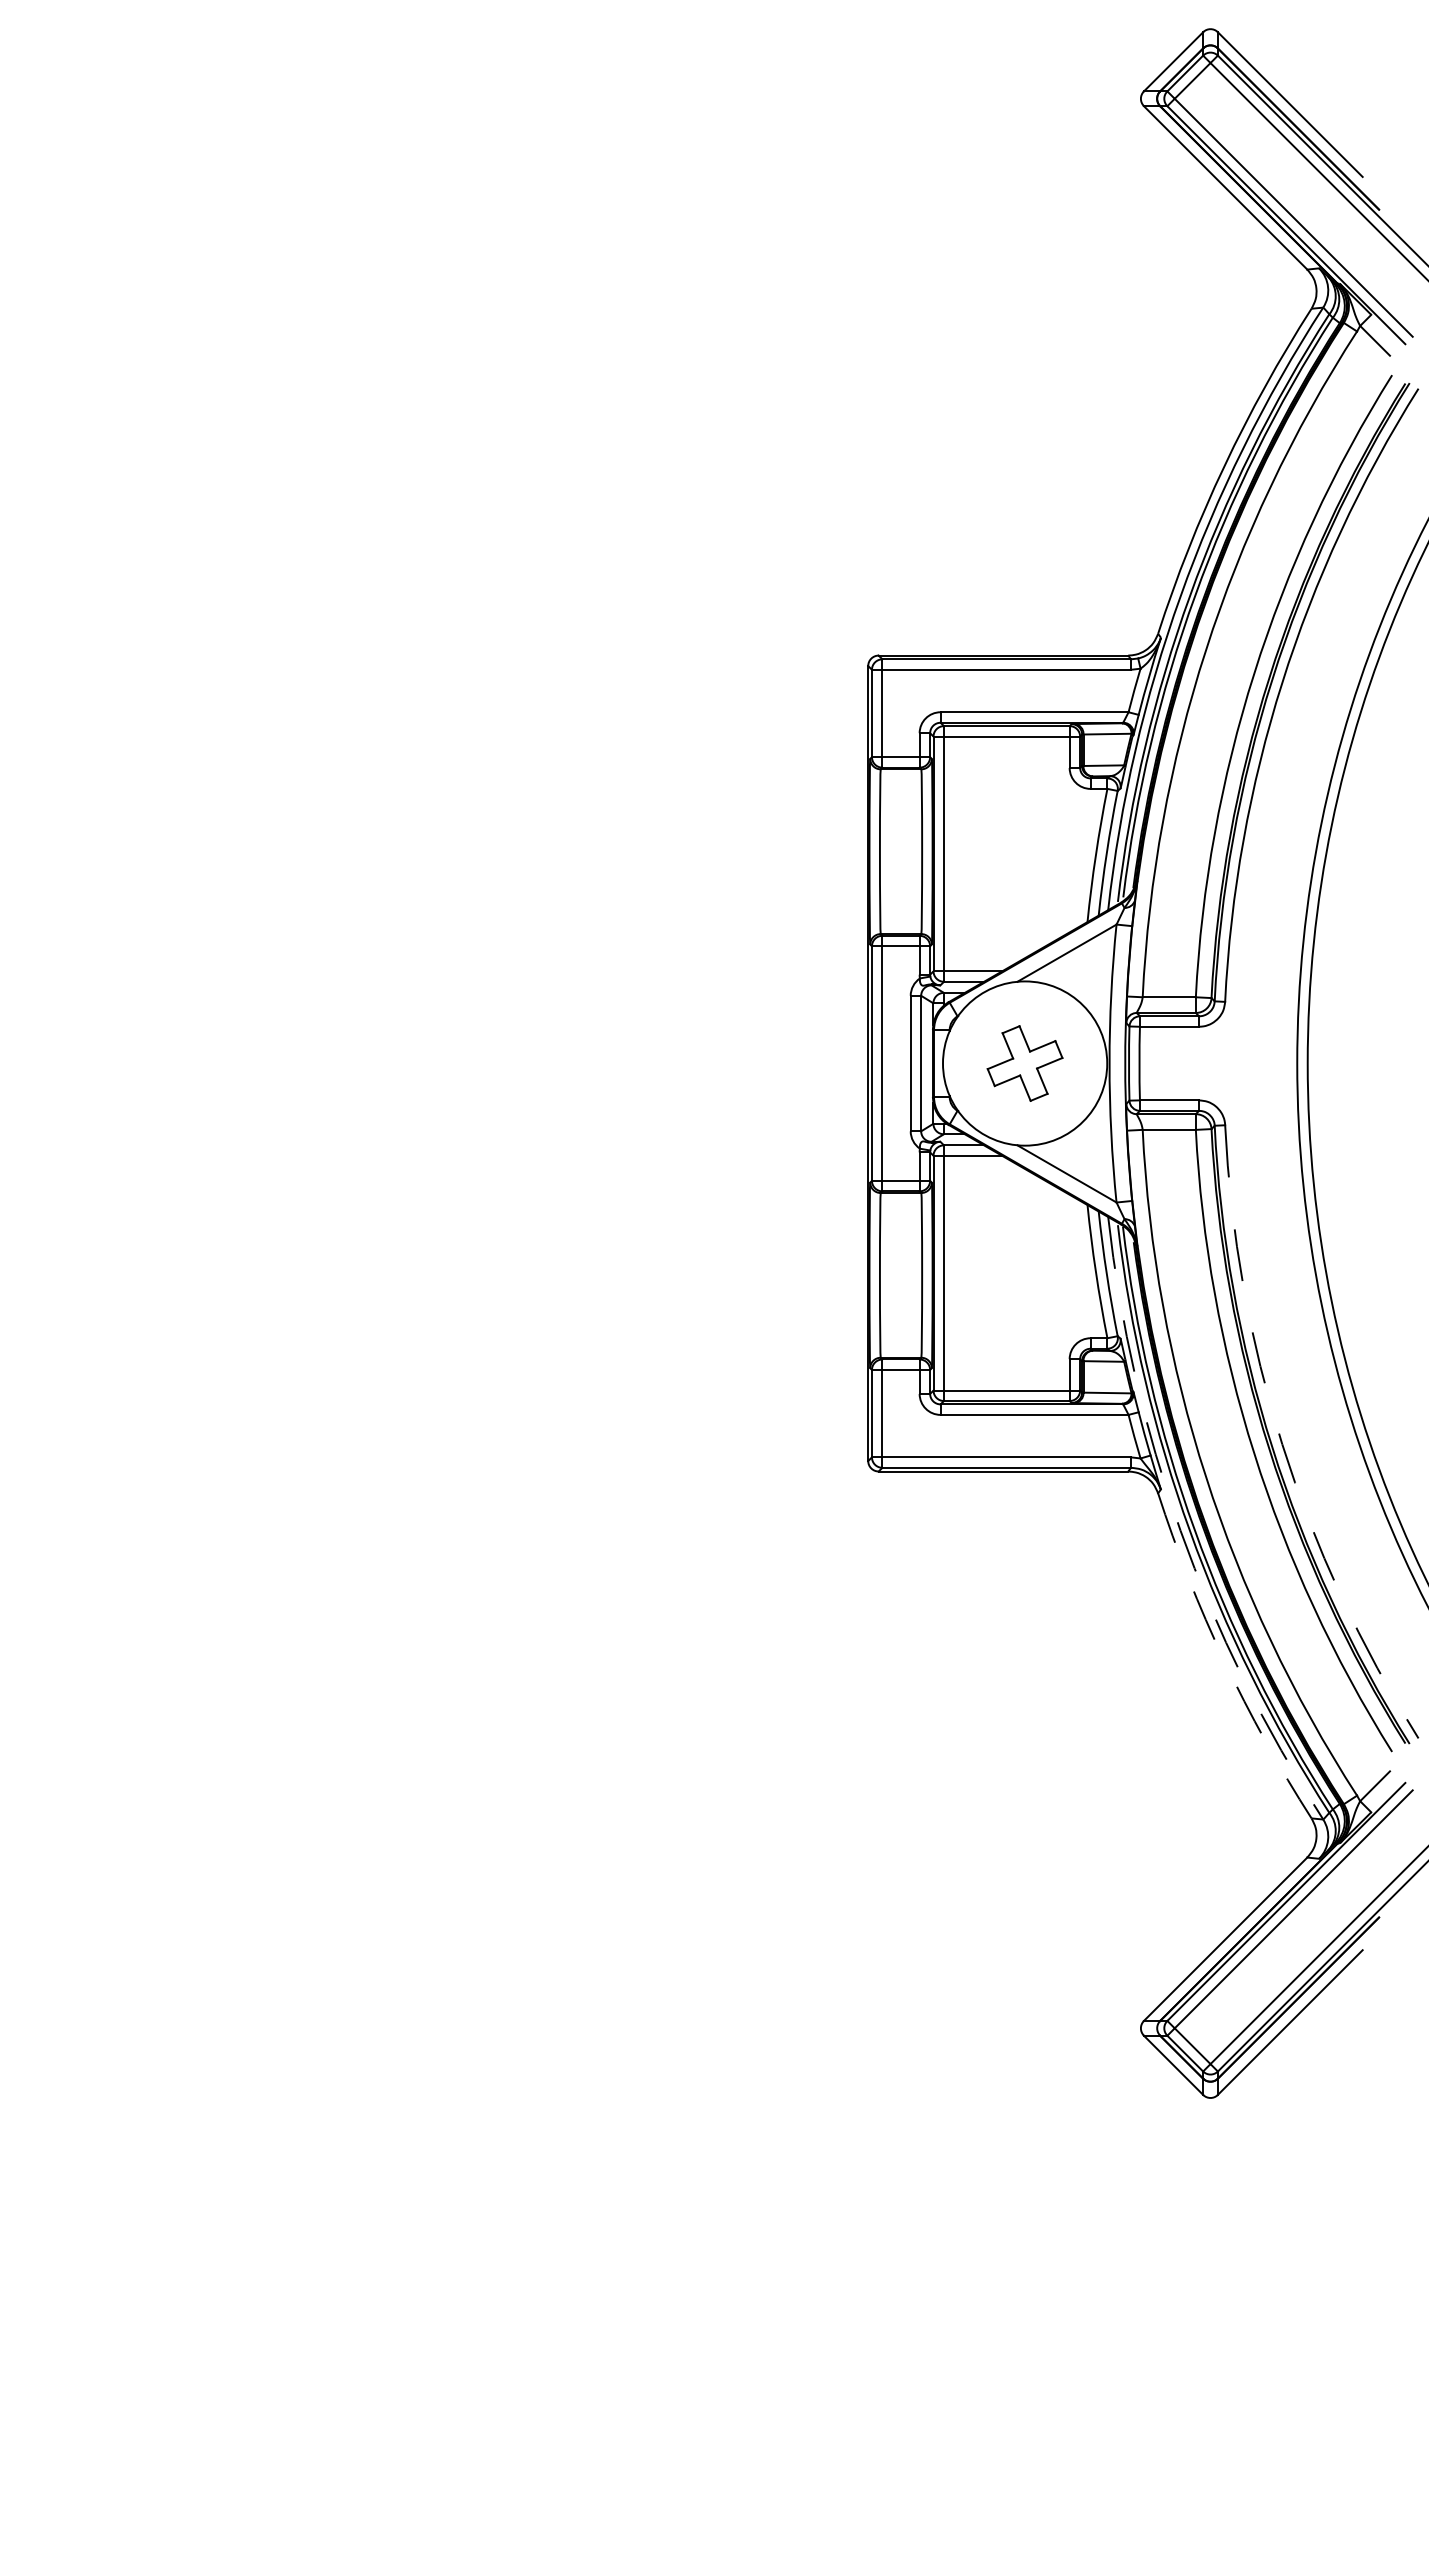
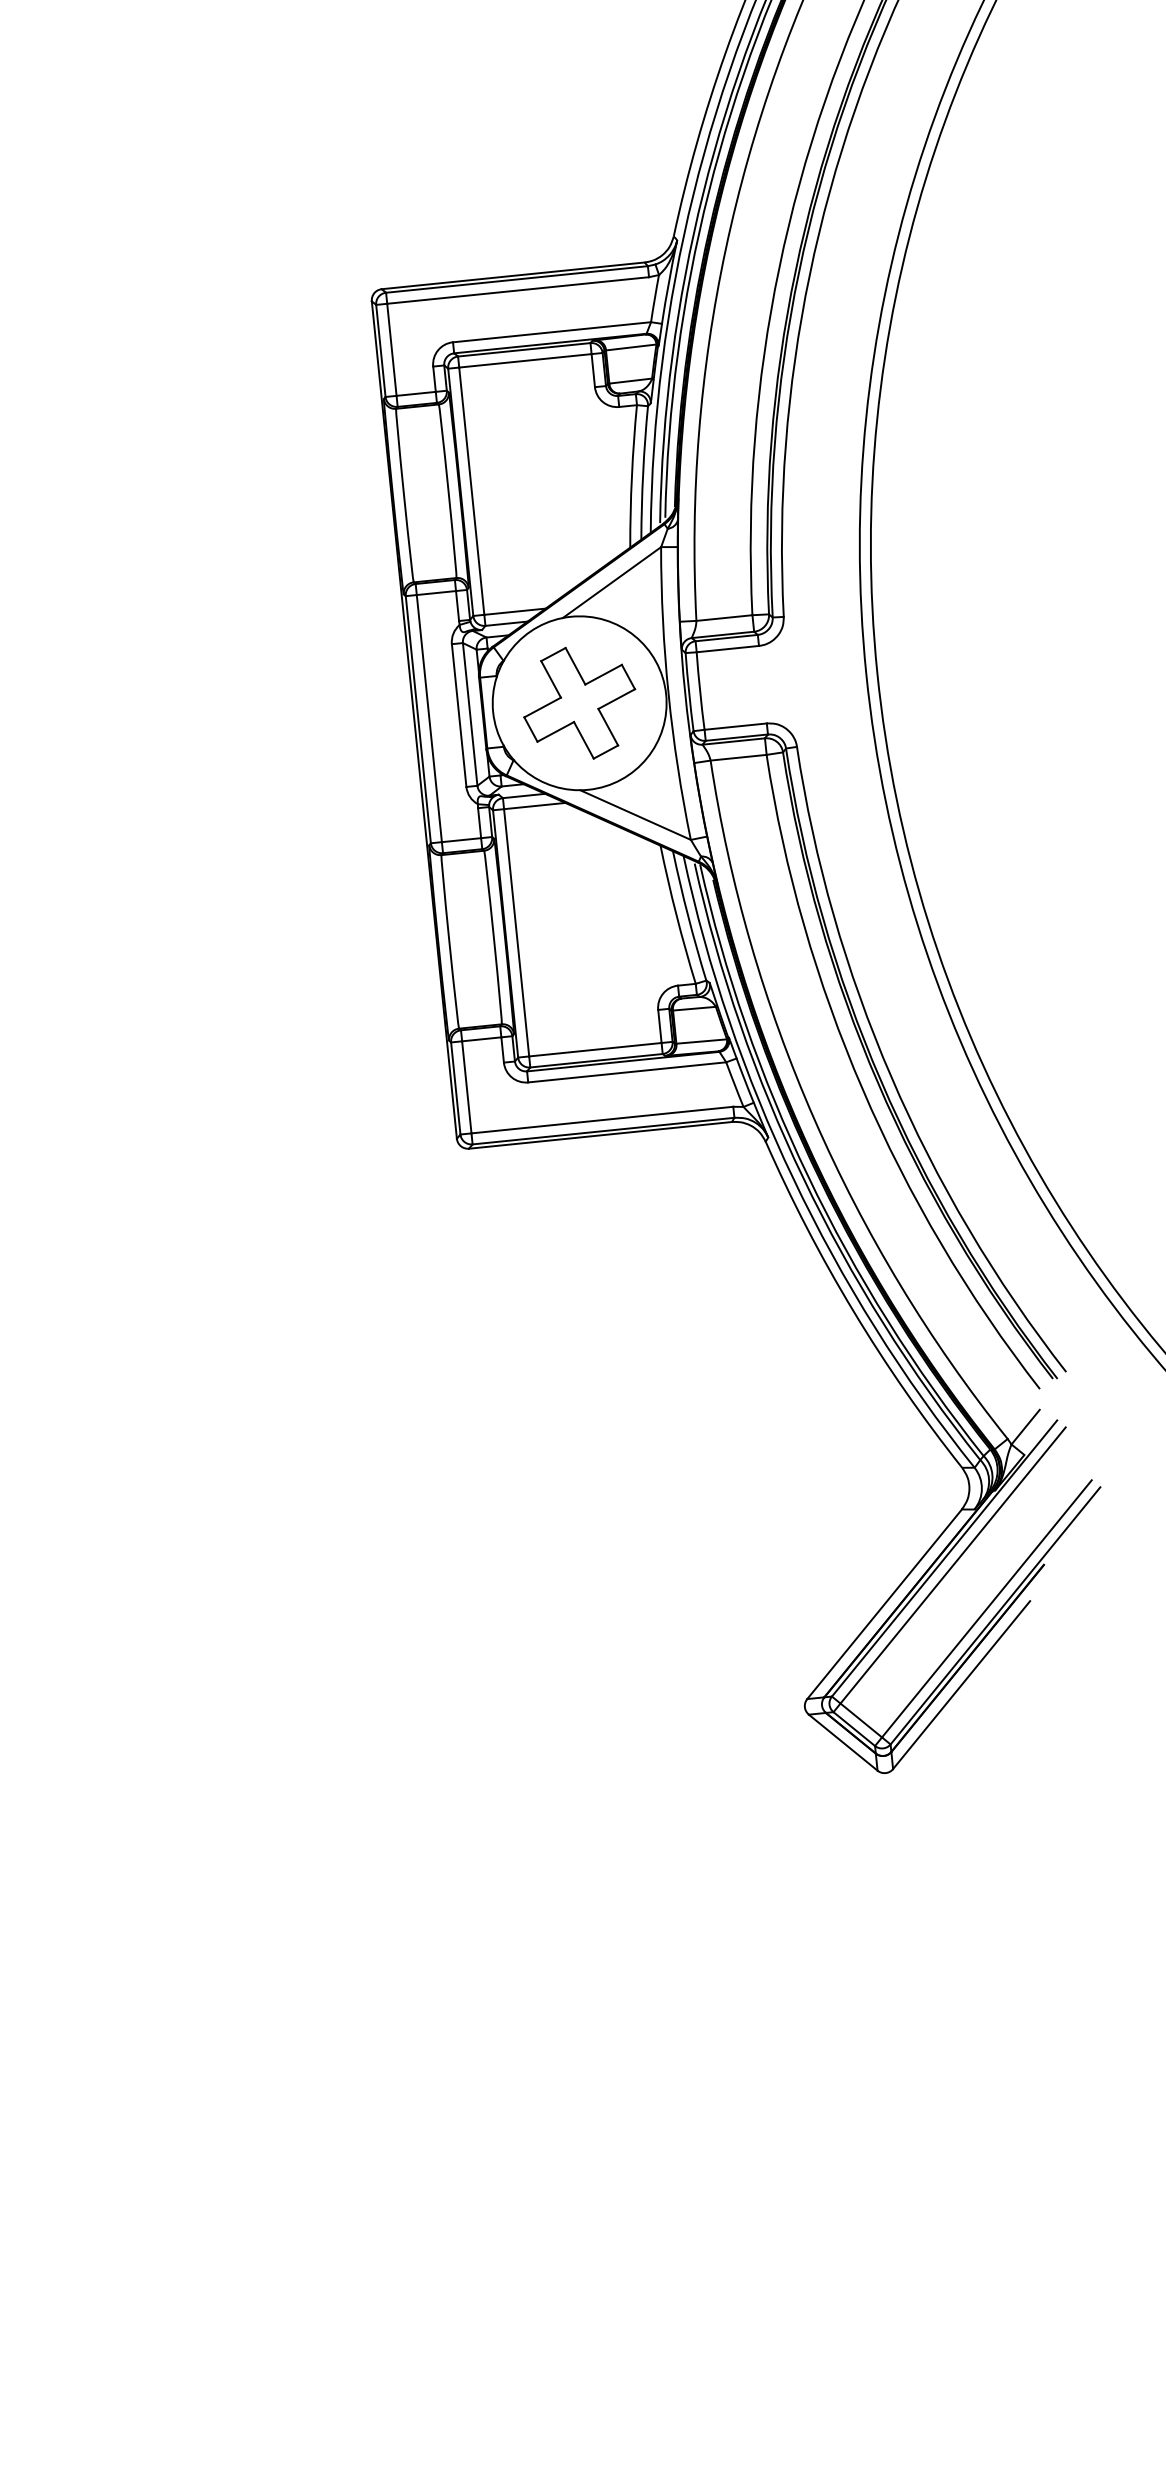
part: (1024, 1063) -> (579, 703), size x1.43
arc: (1282, 1444) -> (891, 1077), dashed -> solid
arc: (1180, 1530) -> (793, 1178), dashed -> solid
arc: (1224, 1660) -> (853, 1310), dashed -> solid

